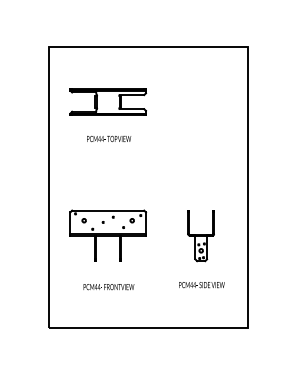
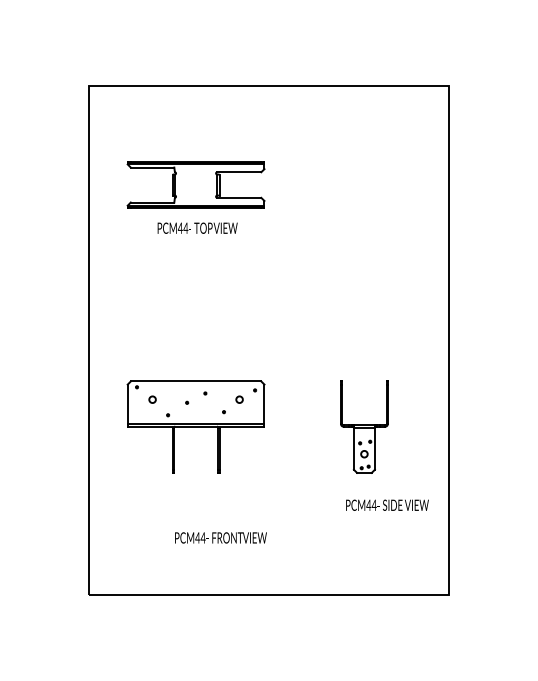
text: (109, 138) -> (198, 227), moved
text: (201, 285) -> (386, 506), moved
text: (108, 287) -> (220, 538), moved

